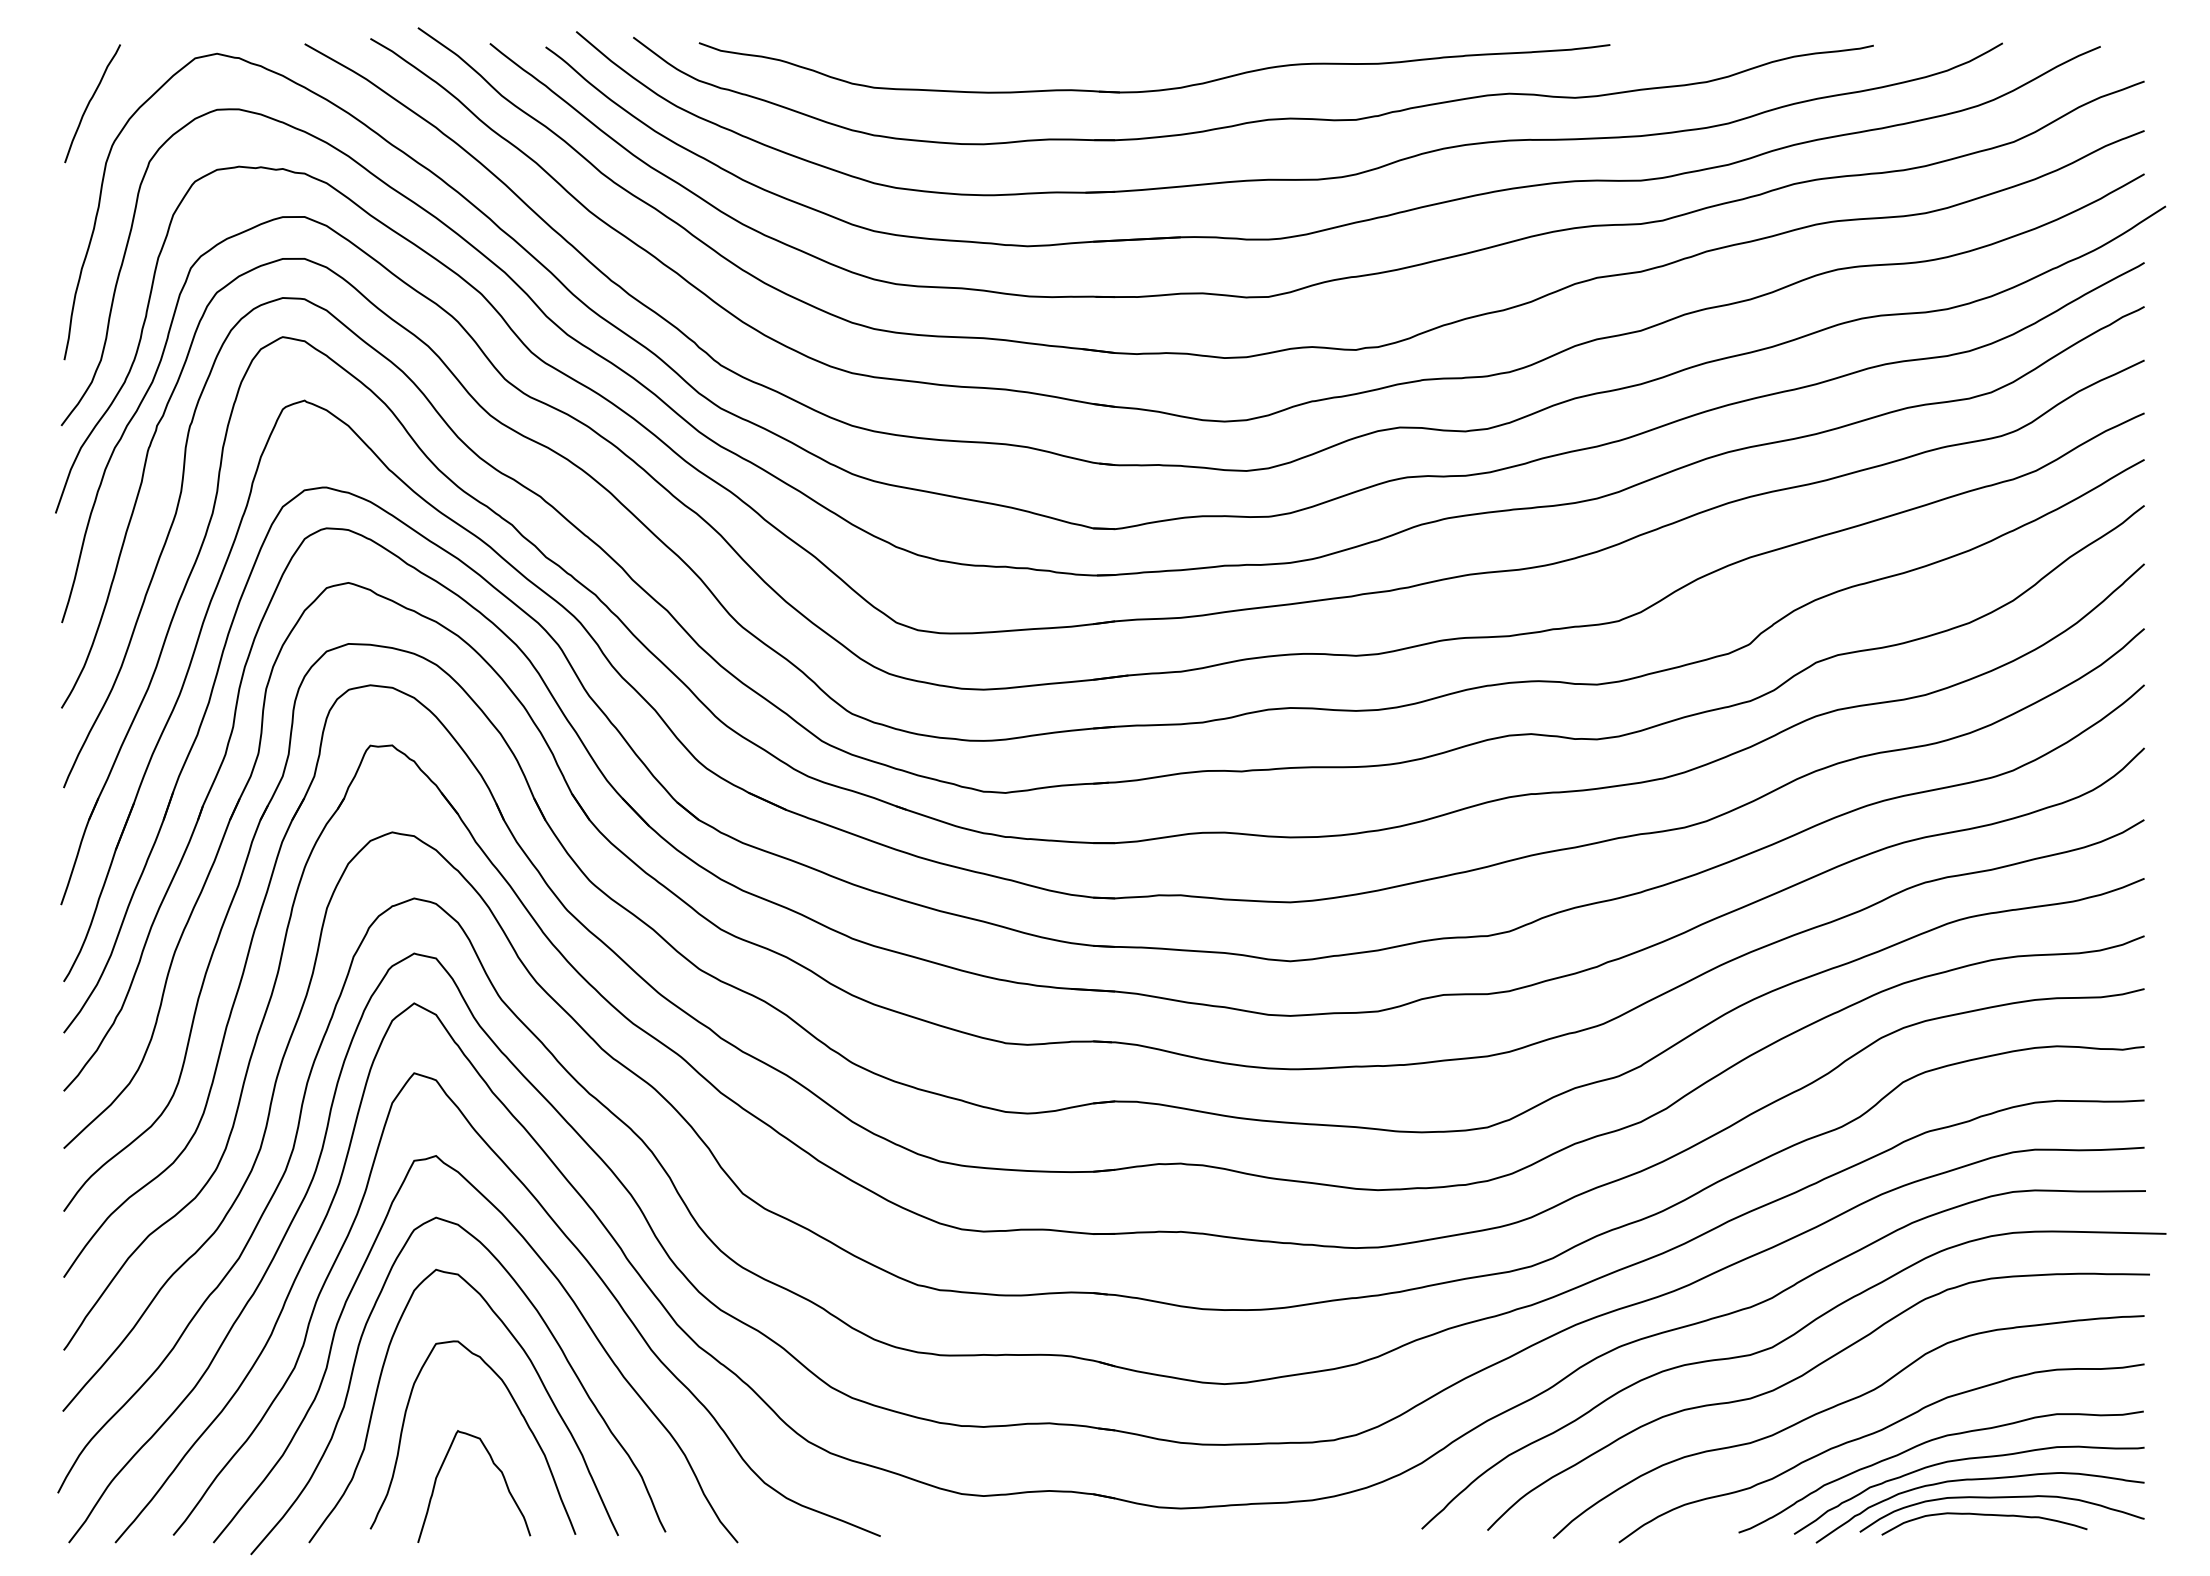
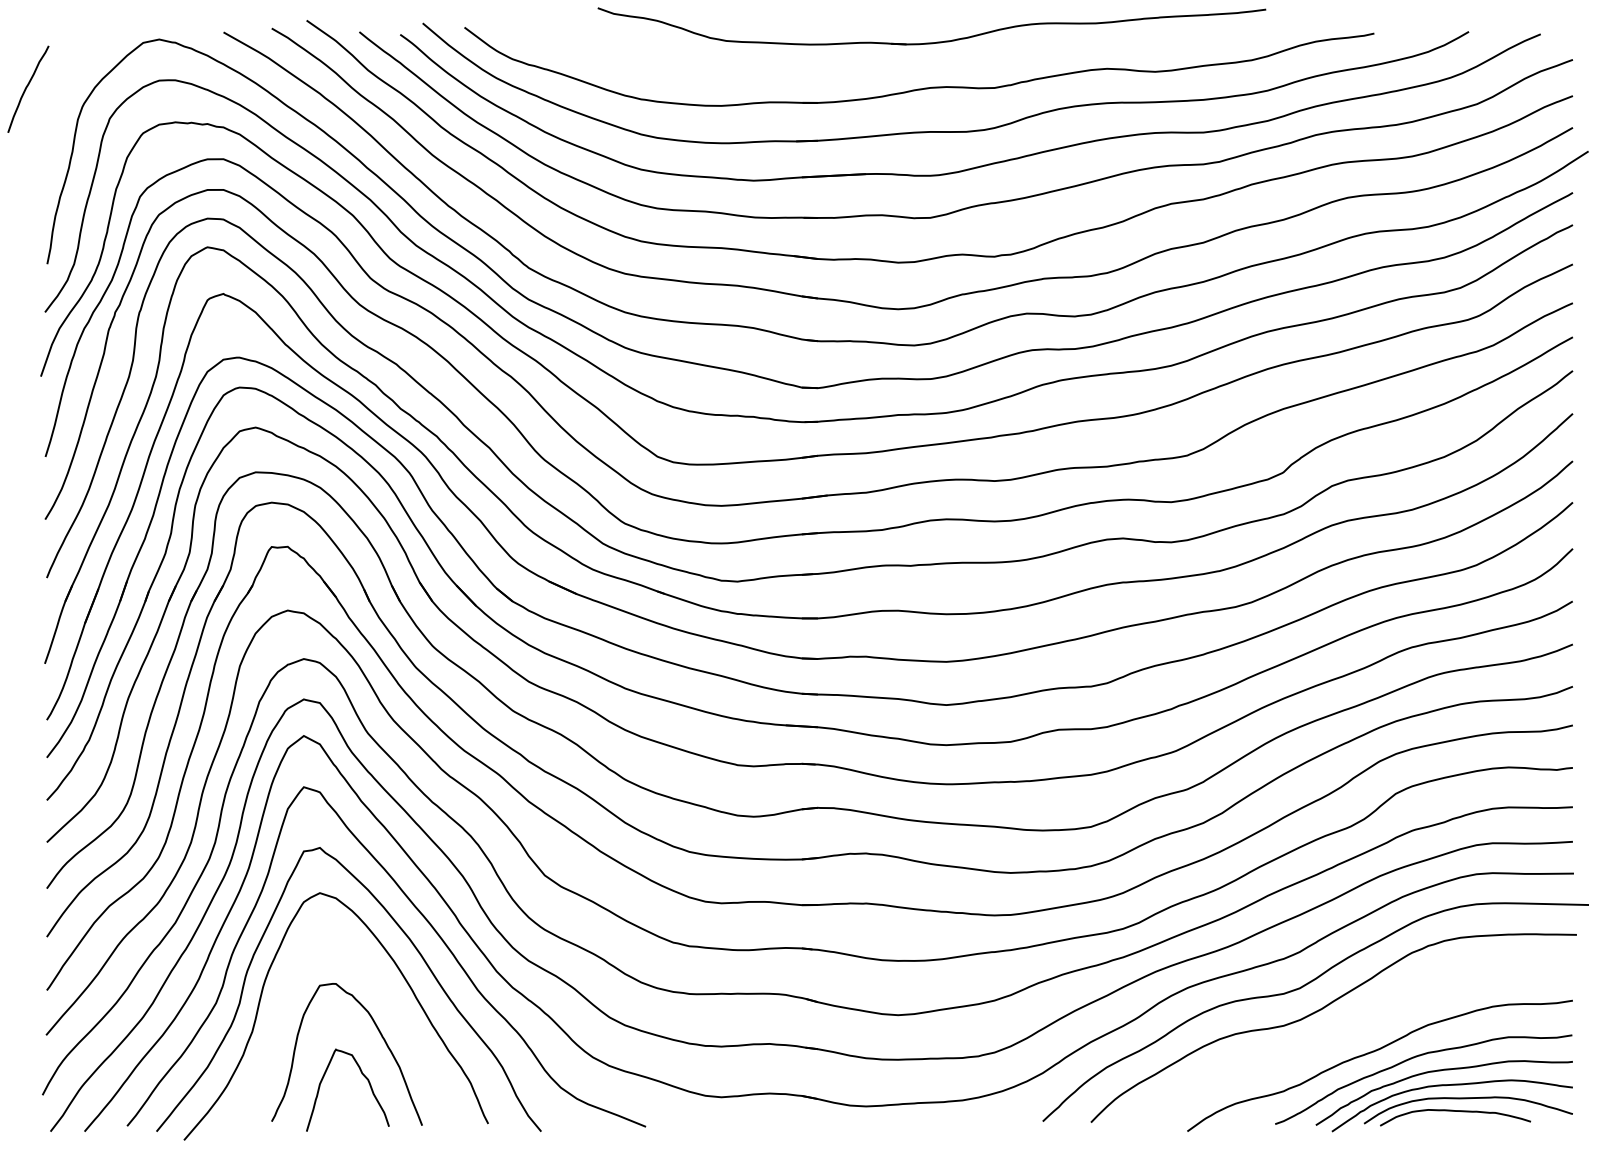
part: (1155, 89) -> (932, 42), moved
curve: (90, 102) -> (26, 88), moved
curve: (533, 1368) -> (391, 1003), removed
curve: (1842, 1404) -> (1351, 1030), removed

